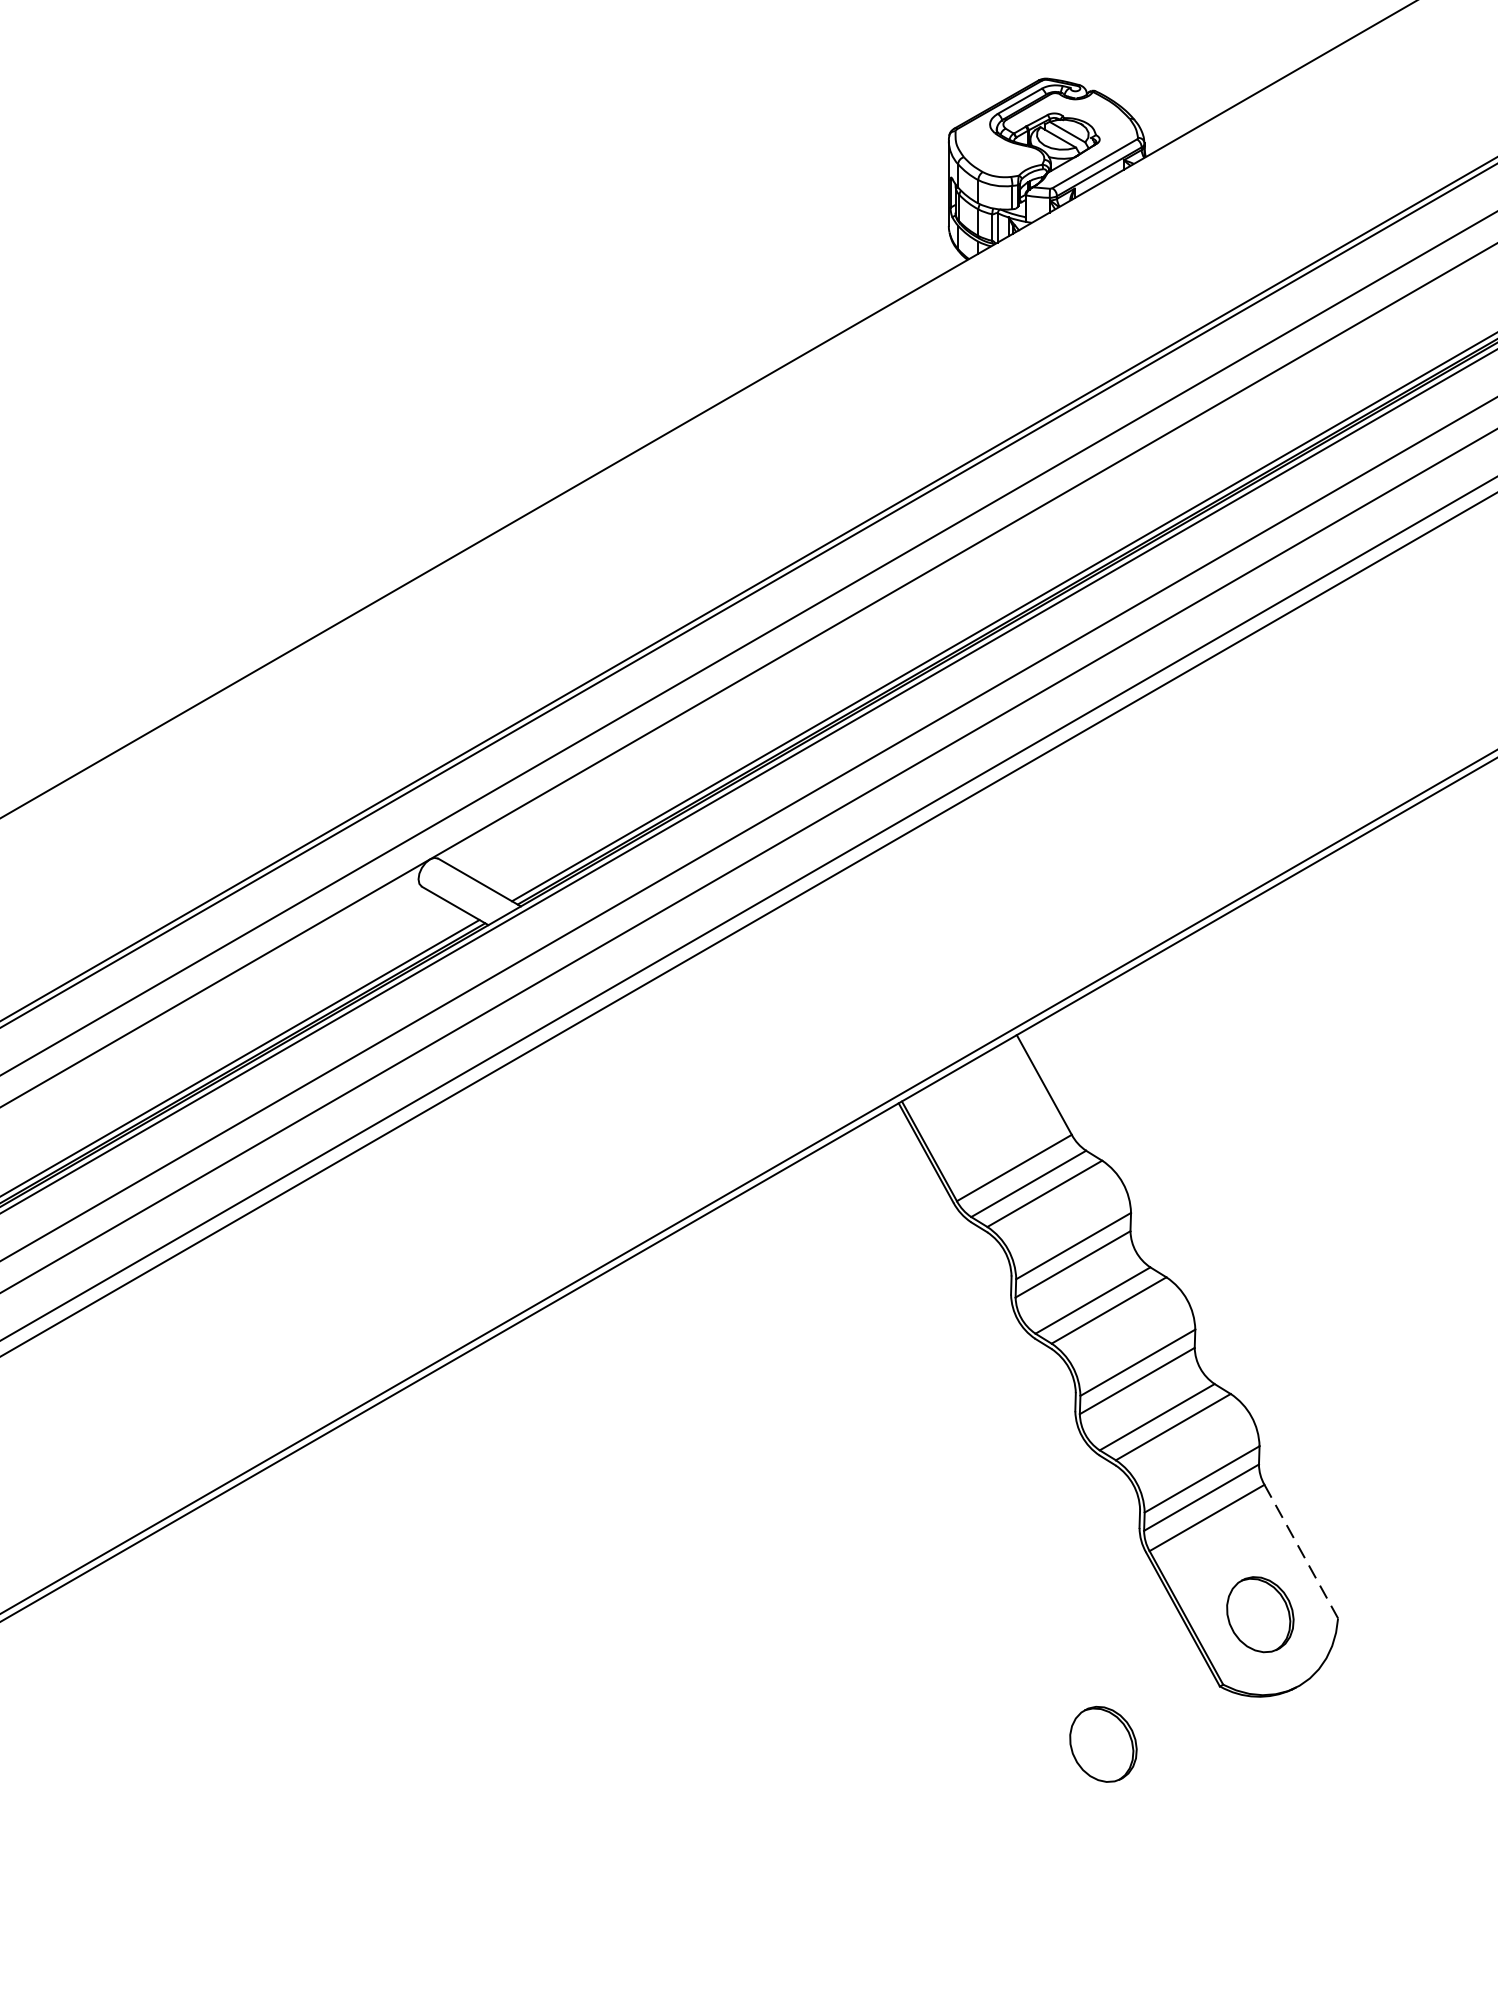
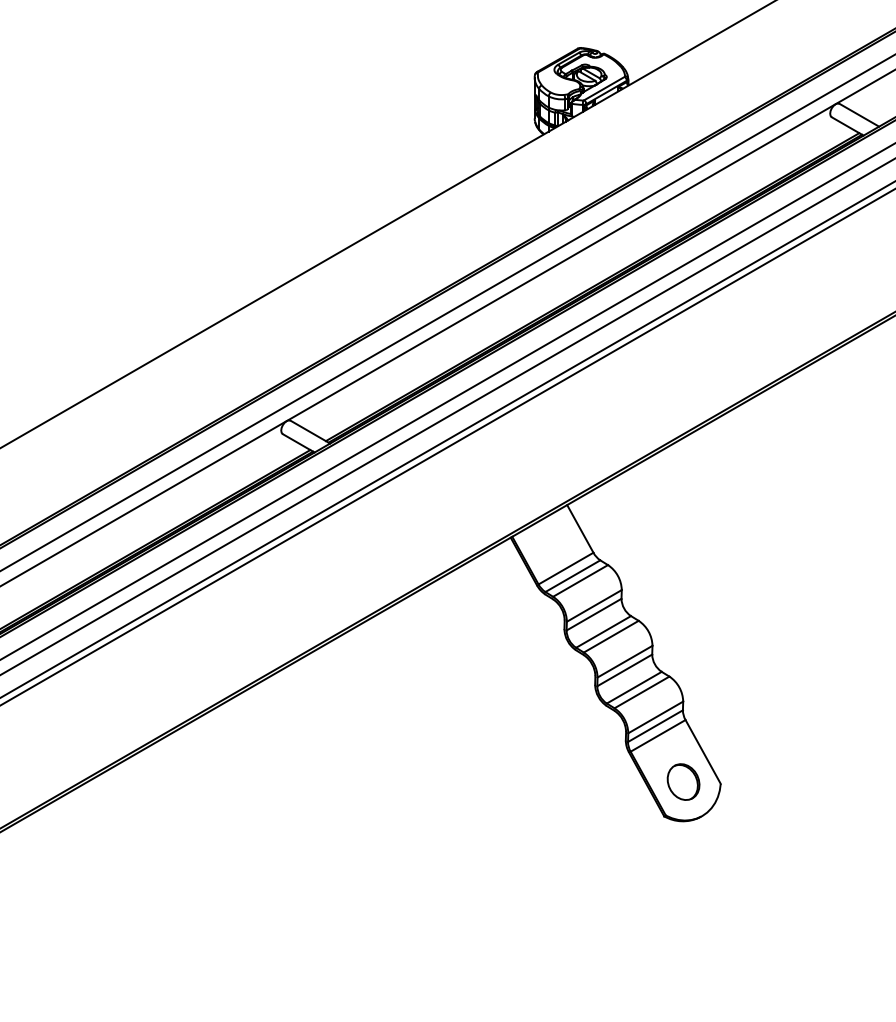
line: (1302, 1552) -> (703, 752), dashed -> solid
part: (1103, 1743) -> (608, 843), removed

